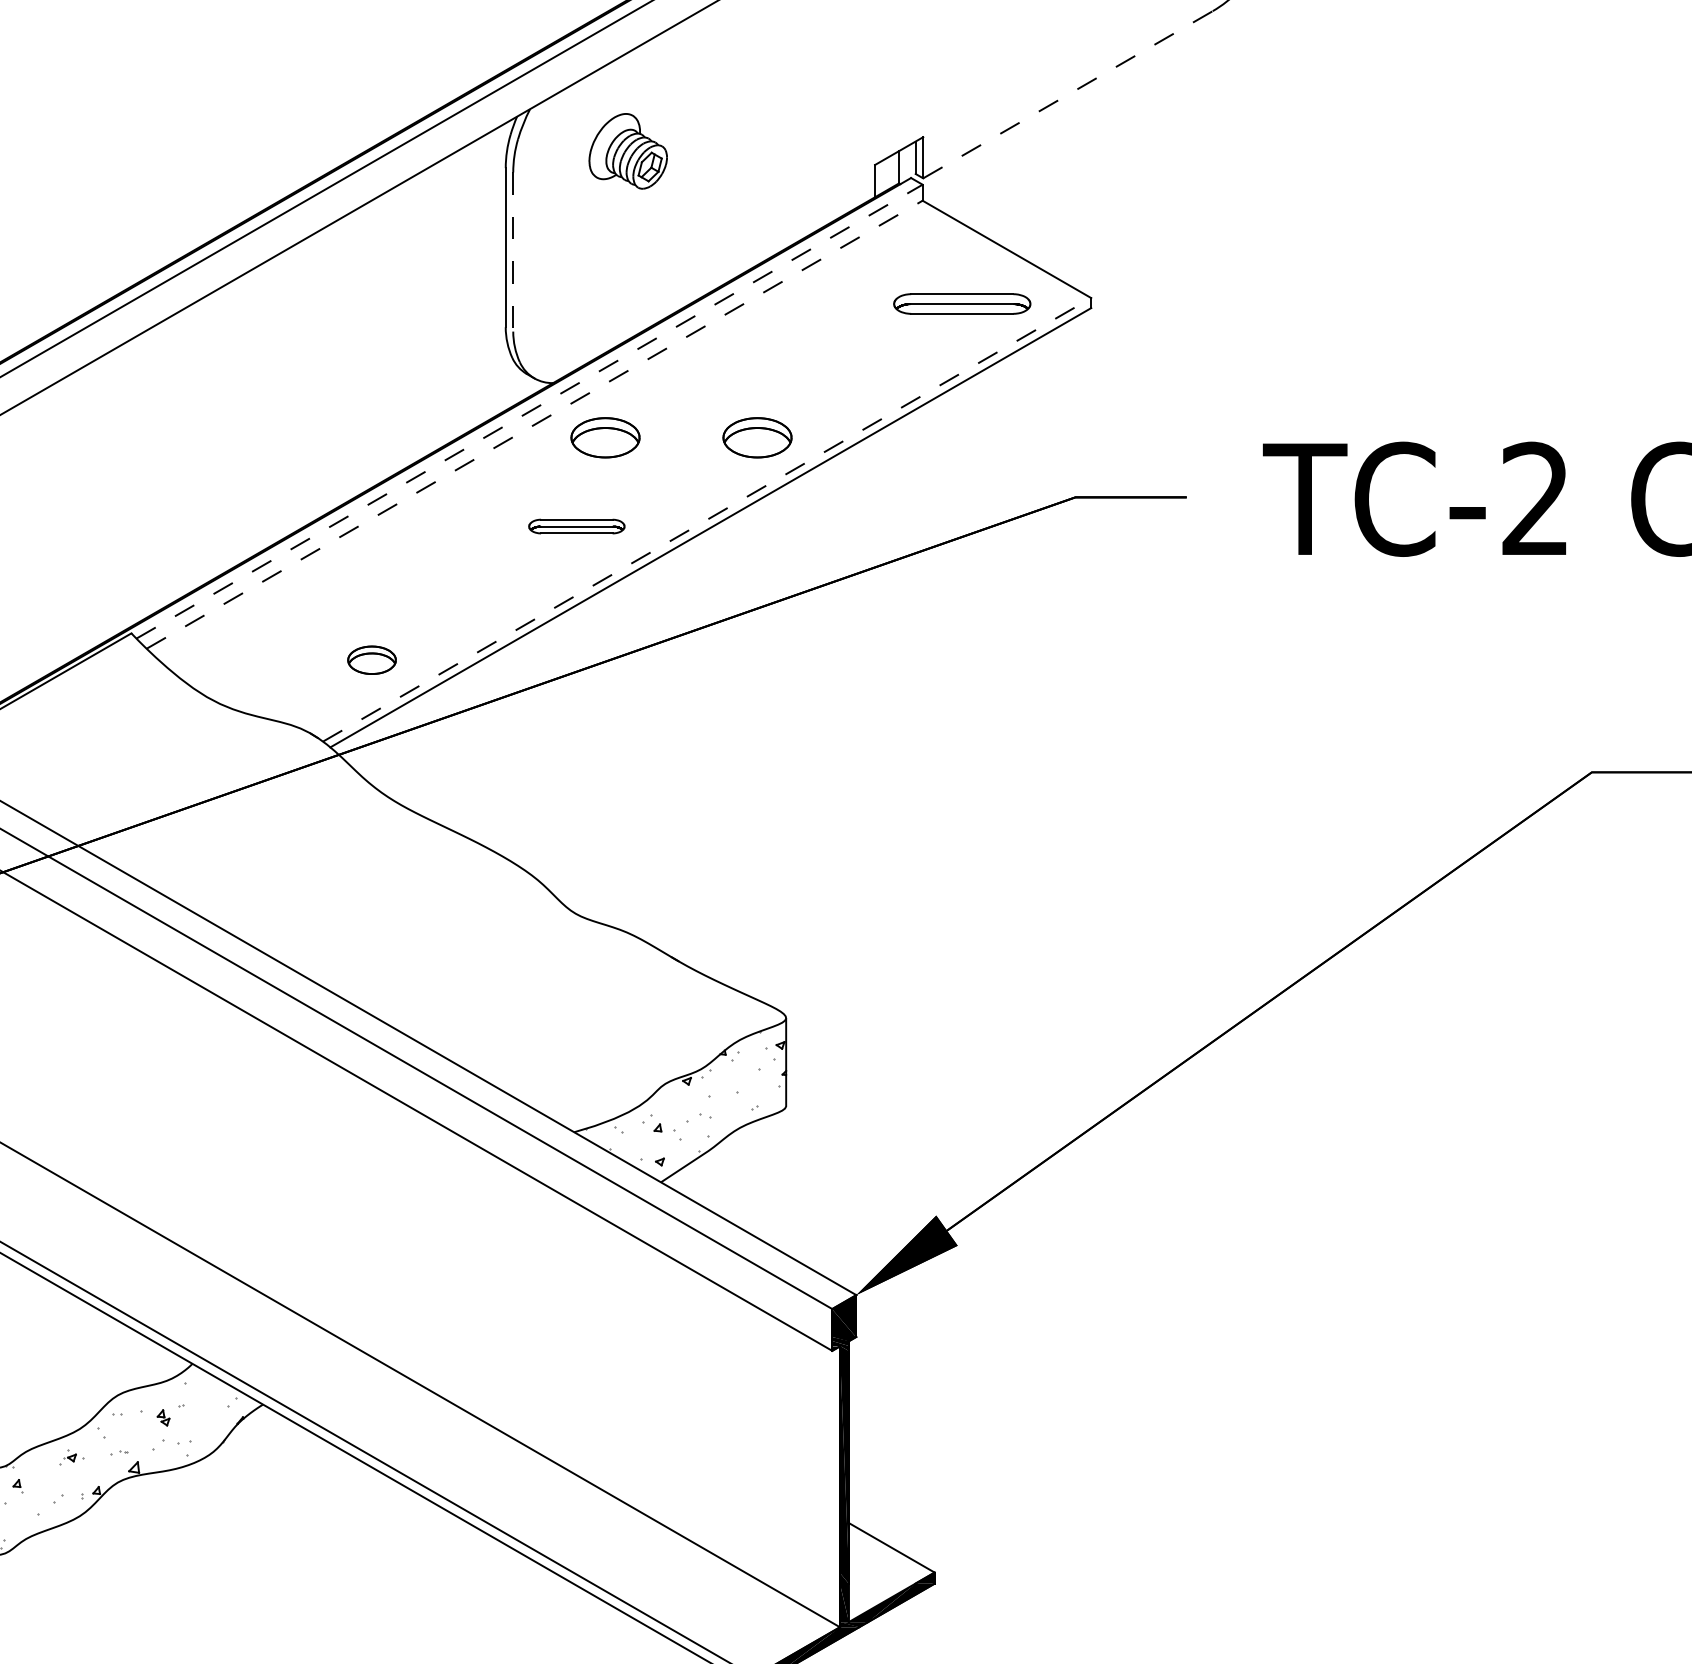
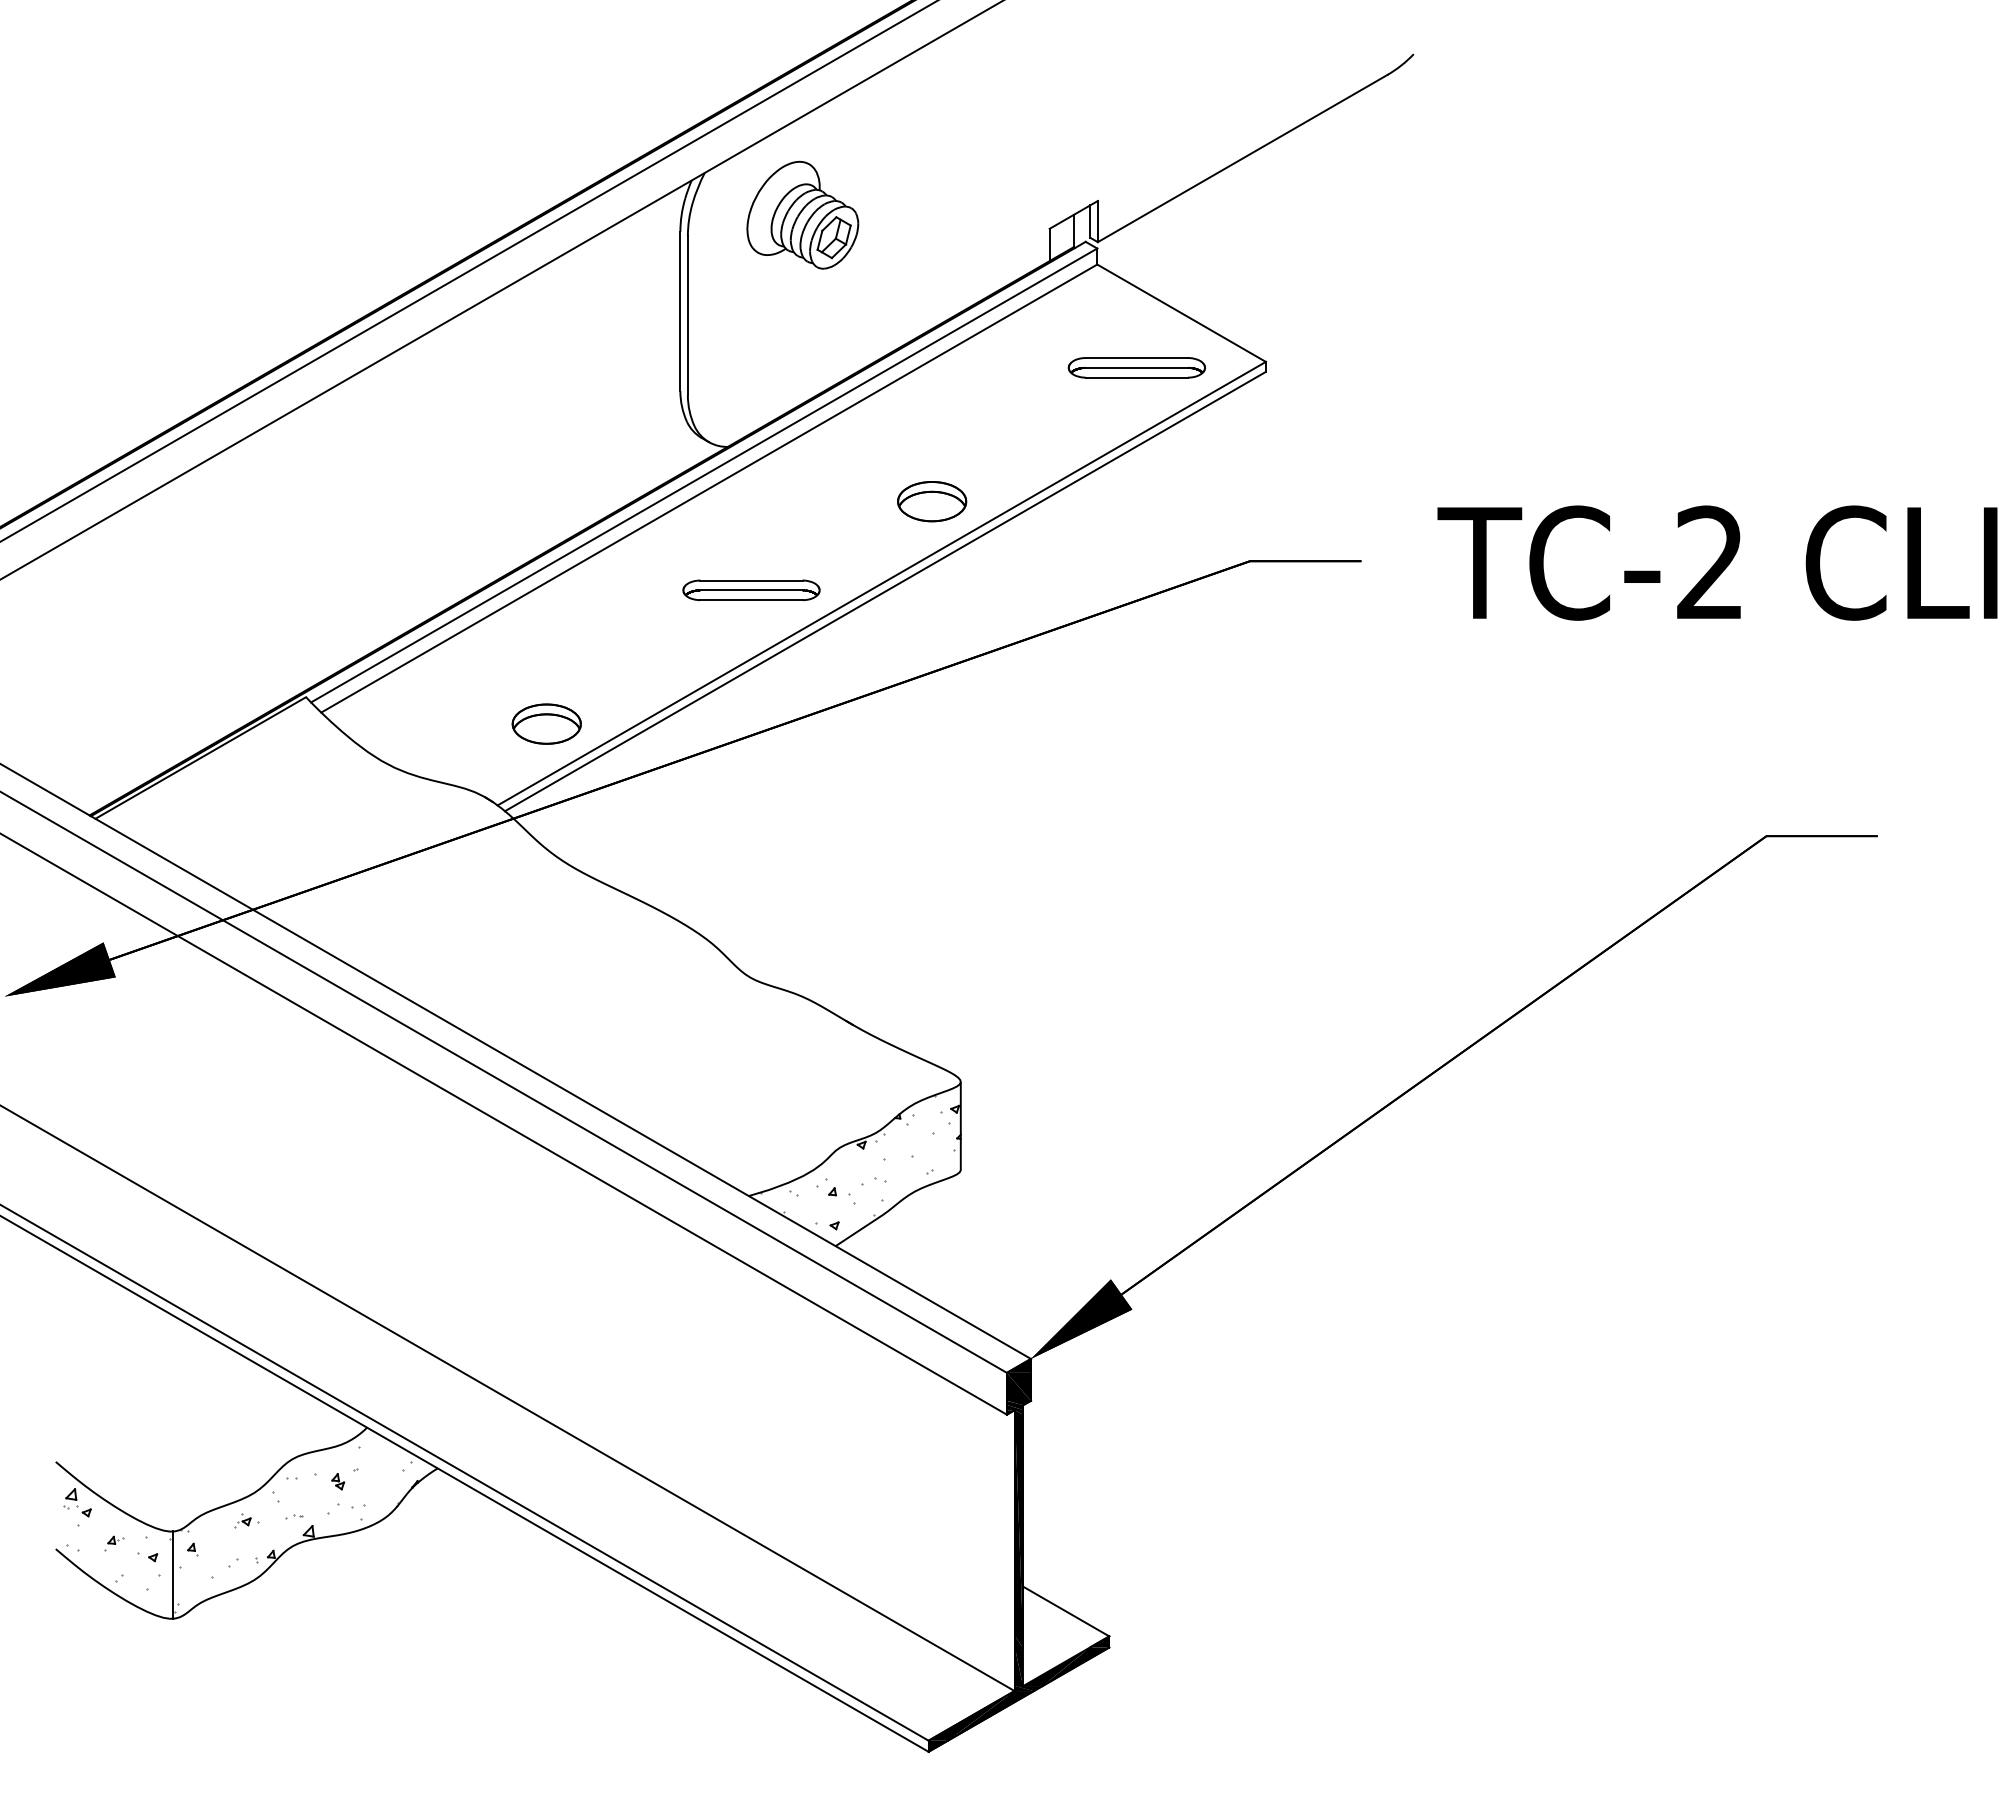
line: (1068, 94) -> (1243, 158), dashed -> solid
part: (627, 150) -> (802, 214), size x1.43
line: (512, 251) -> (687, 315), dashed -> solid
line: (529, 411) -> (704, 475), dashed -> solid
line: (534, 424) -> (709, 488), dashed -> solid
part: (605, 437) -> (780, 501), removed
line: (706, 519) -> (881, 583), dashed -> solid
part: (576, 526) -> (751, 590), size x1.43
part: (371, 659) -> (546, 723), size x1.43

